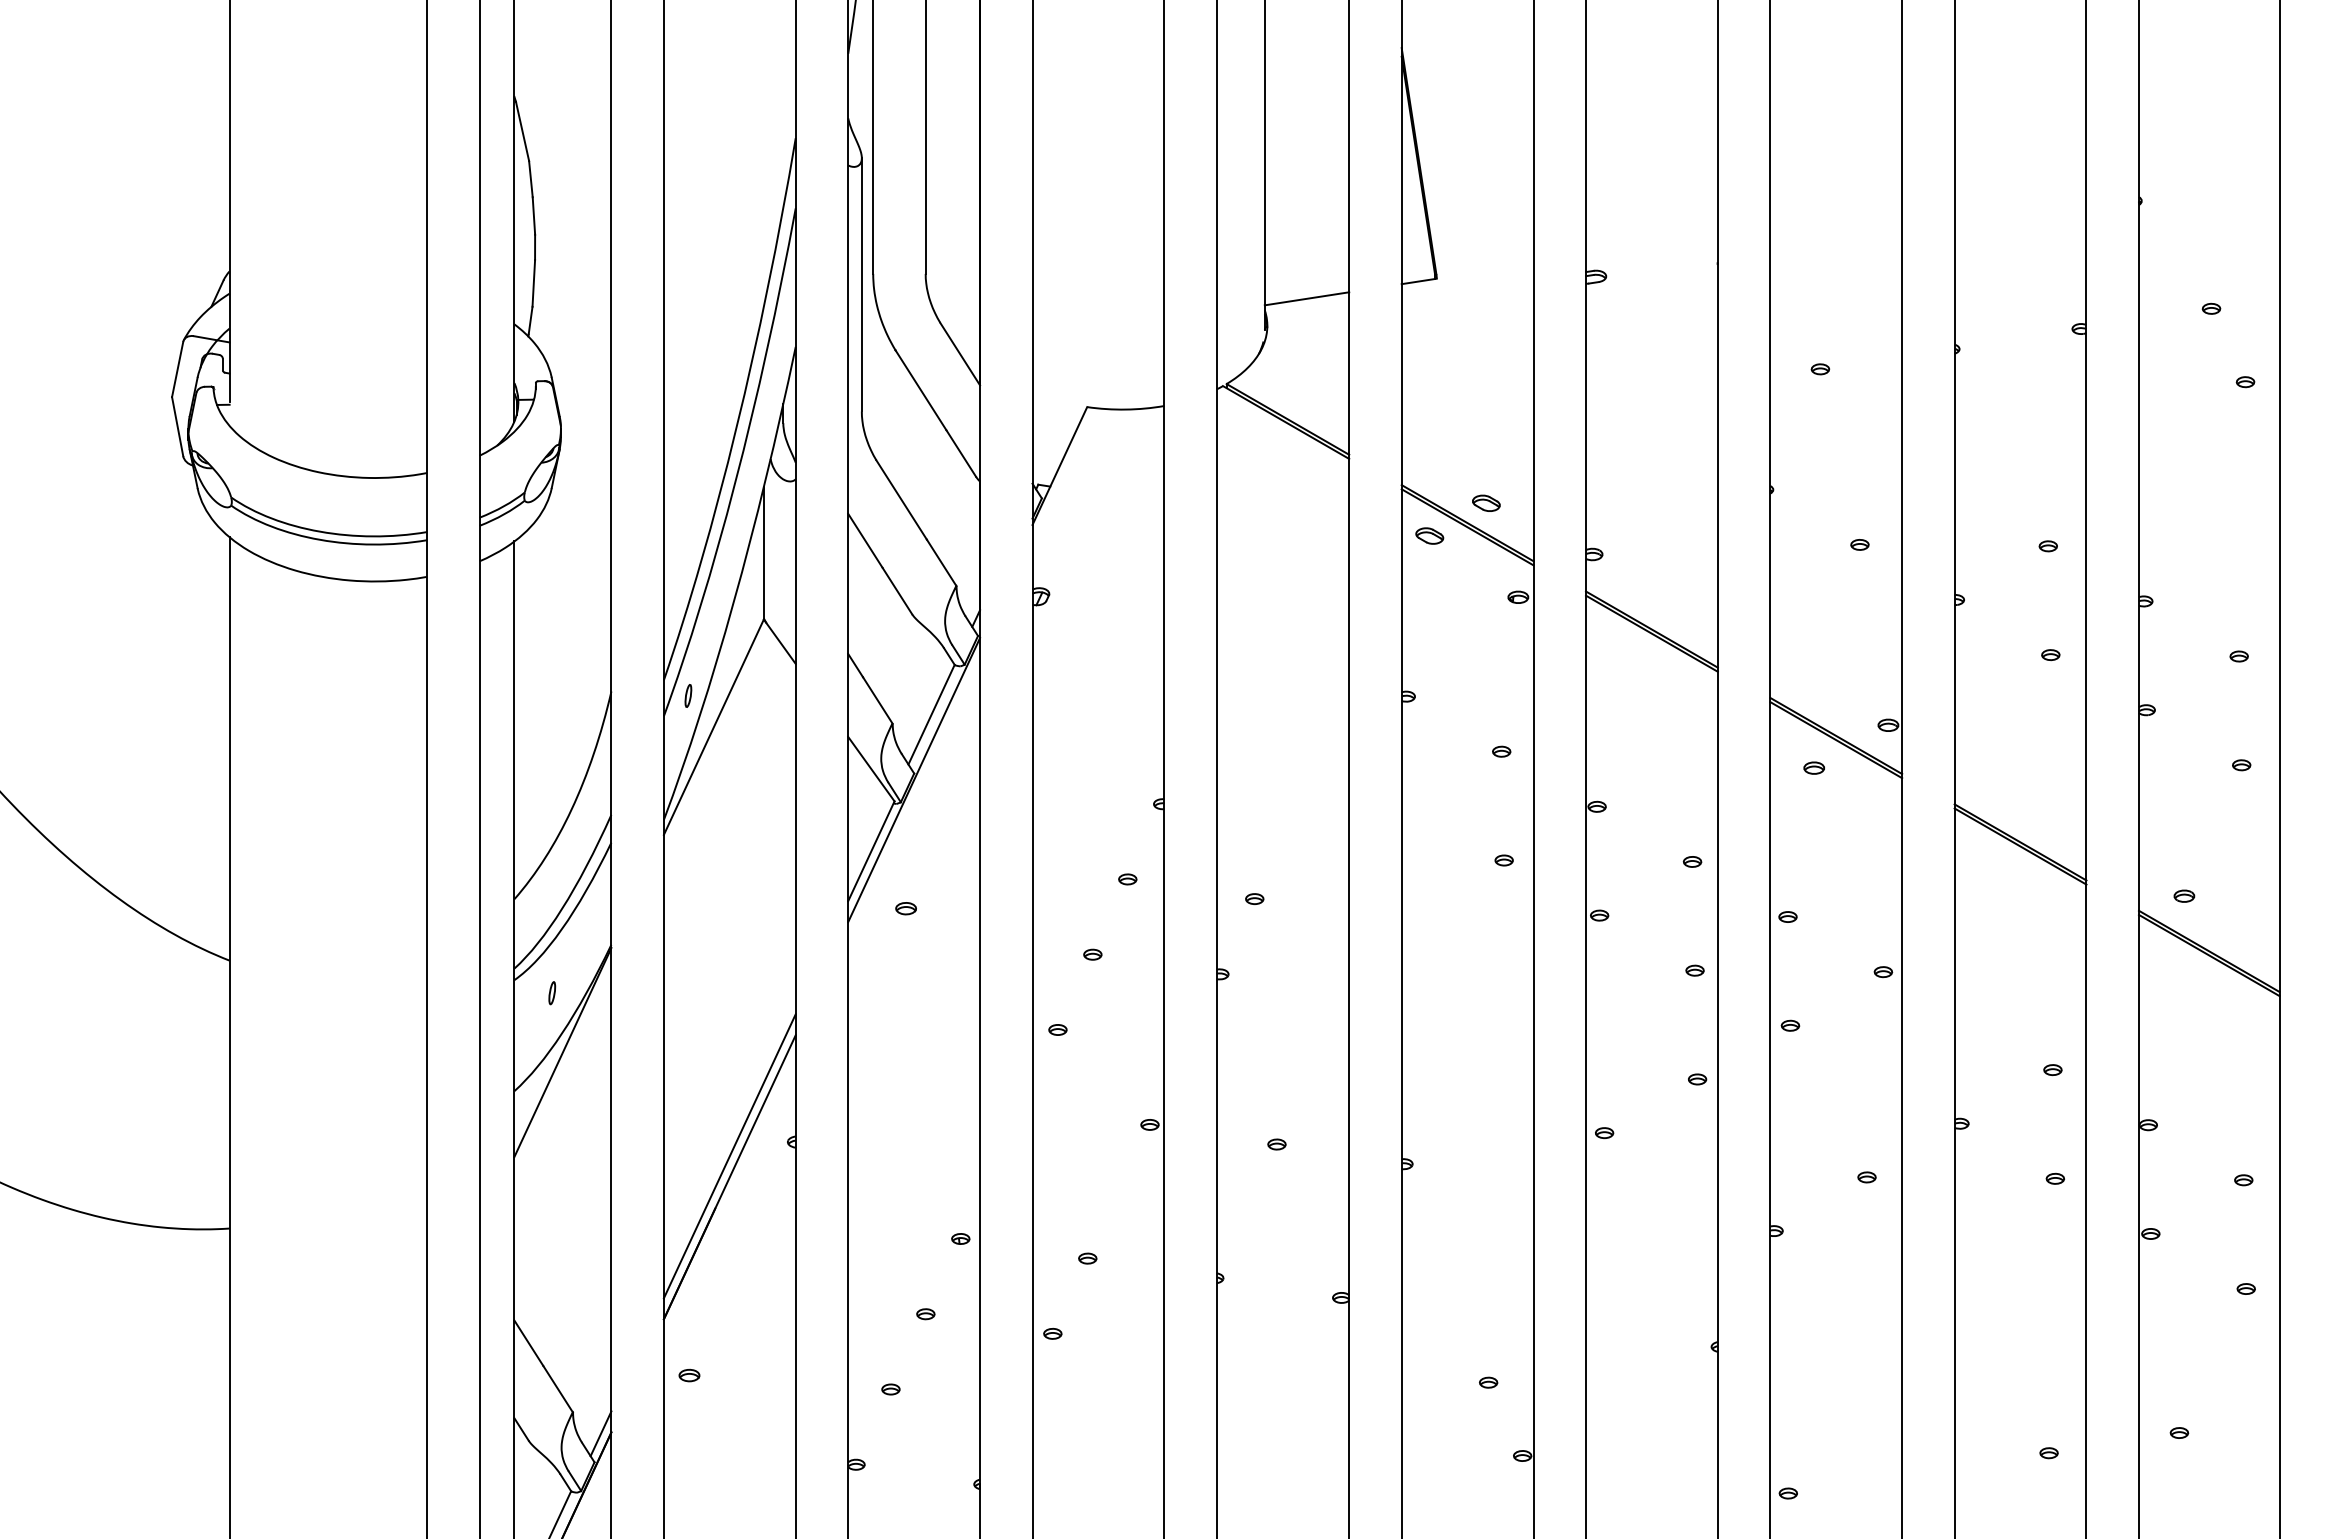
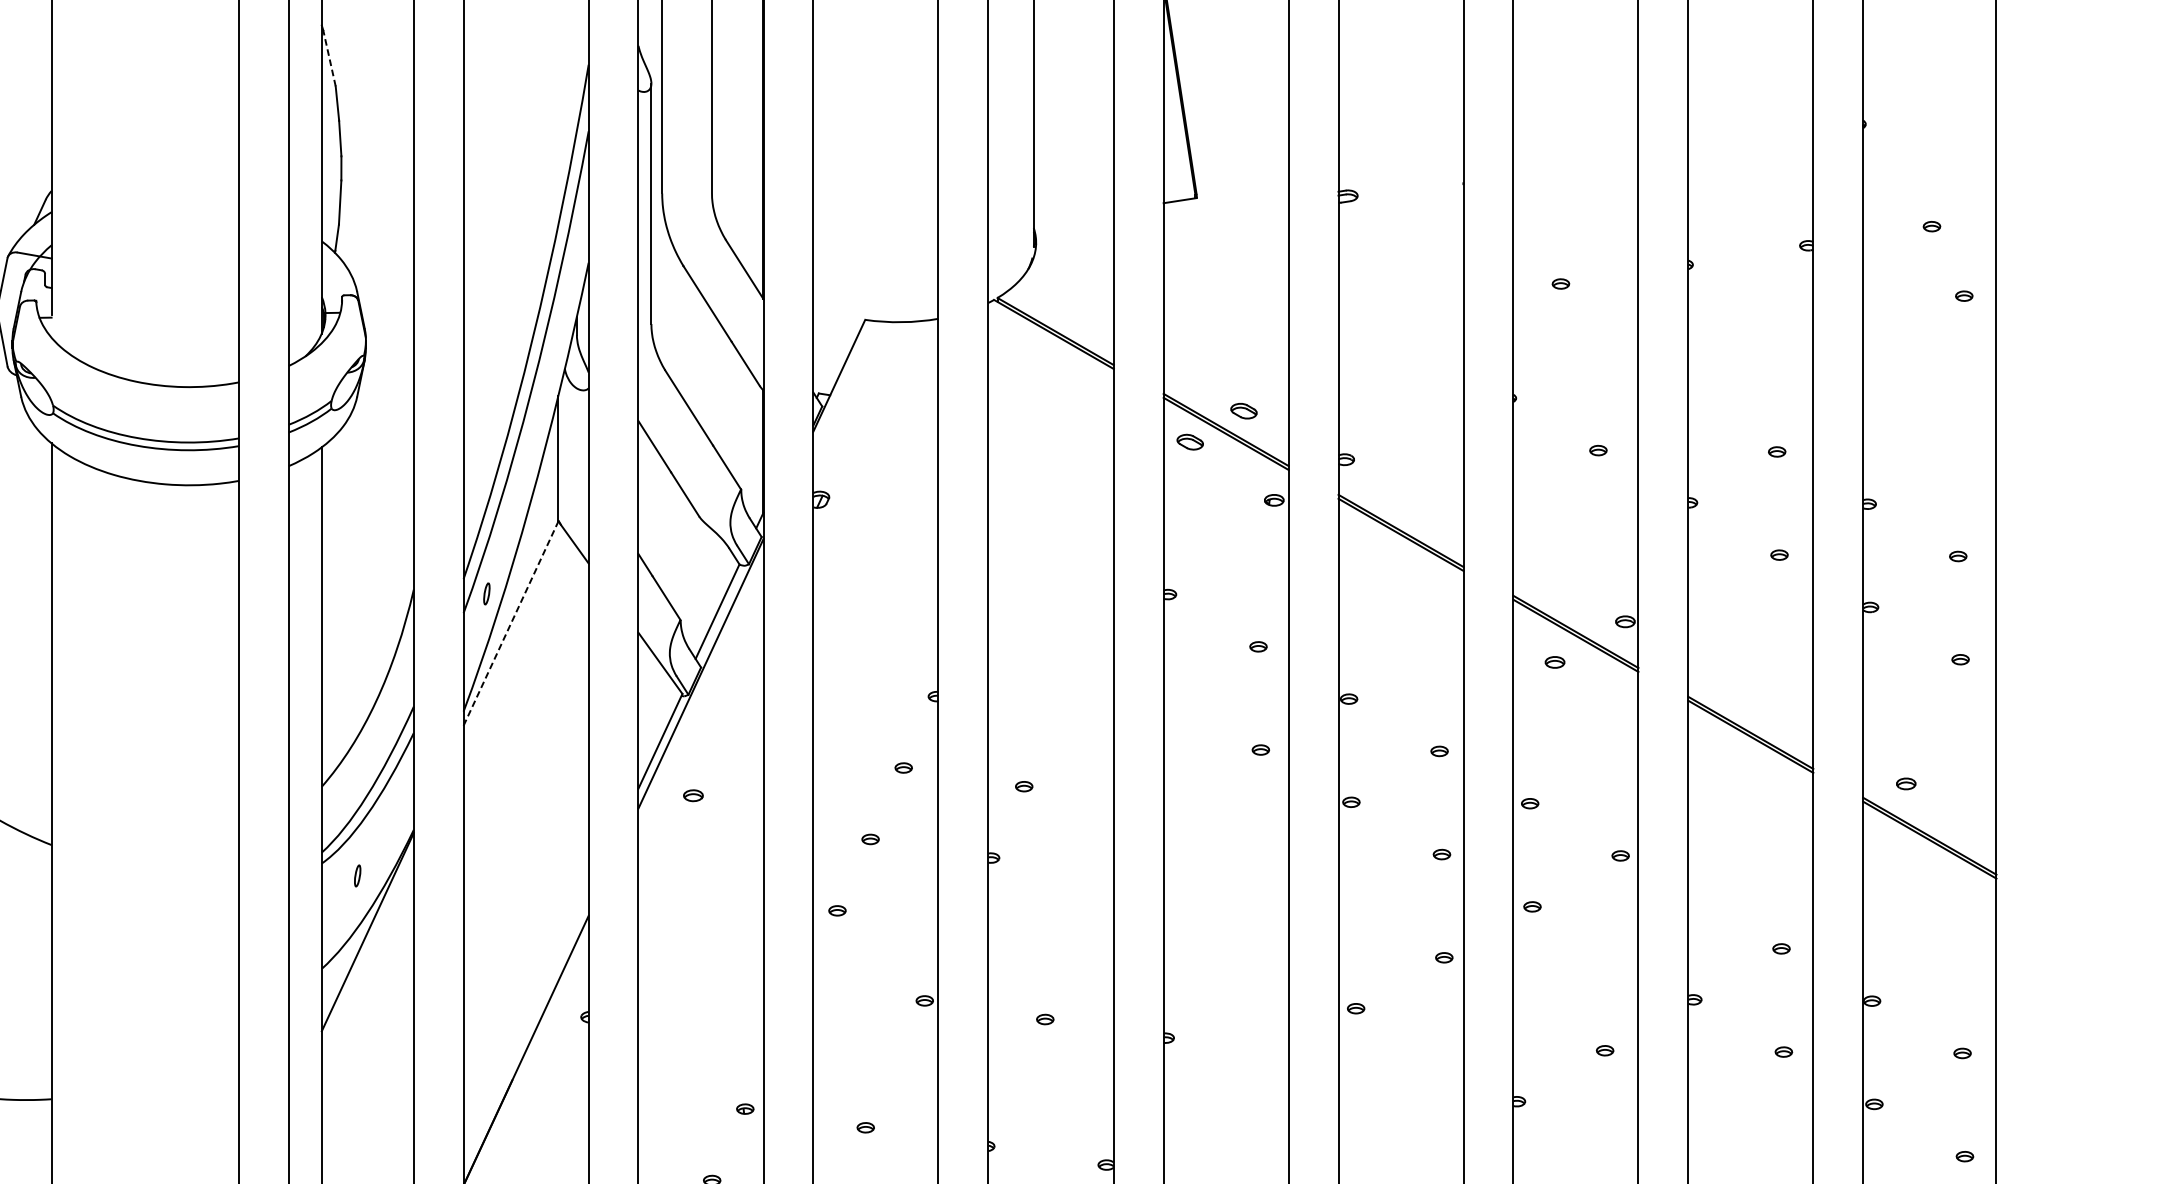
line: (522, 130) -> (329, 57), solid -> dashed
line: (1306, 298) -> (1073, 216), removed
line: (713, 727) -> (510, 623), solid -> dashed
line: (729, 1156) -> (525, 1030), removed

